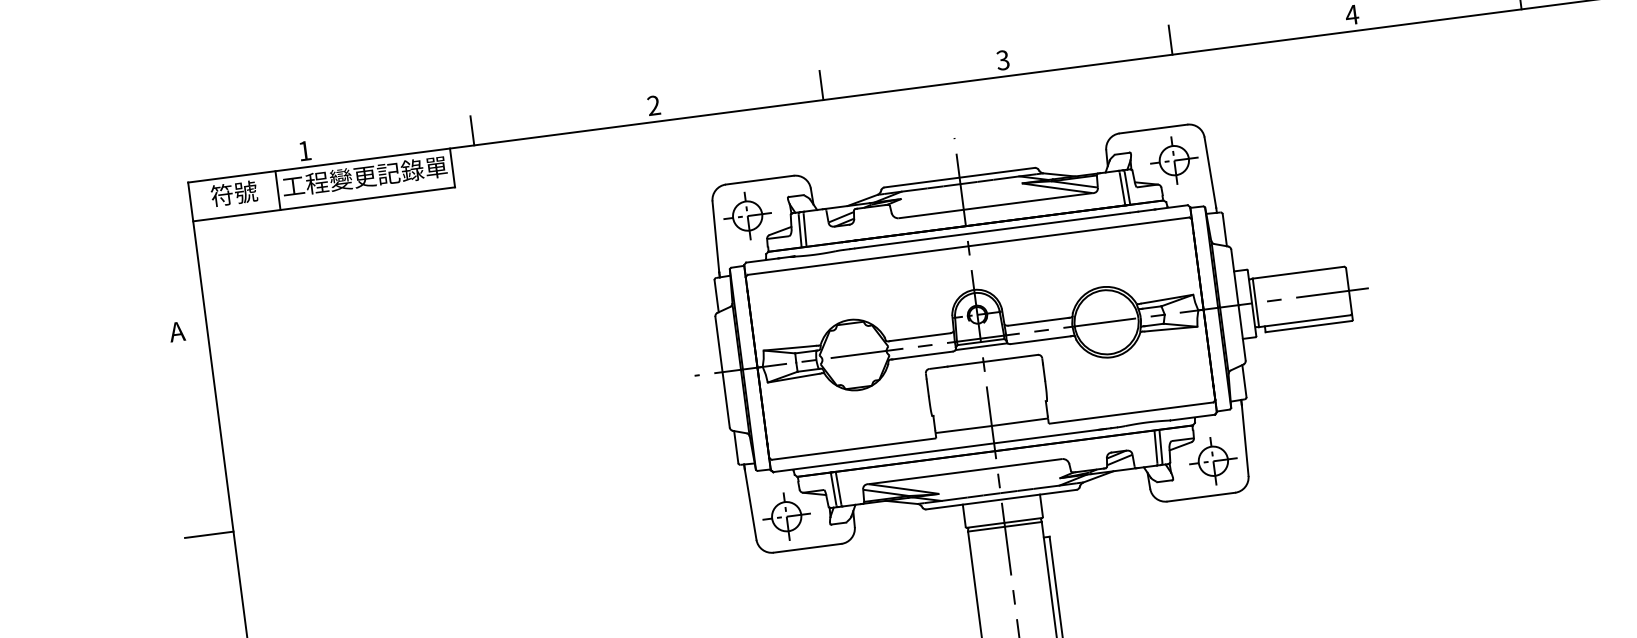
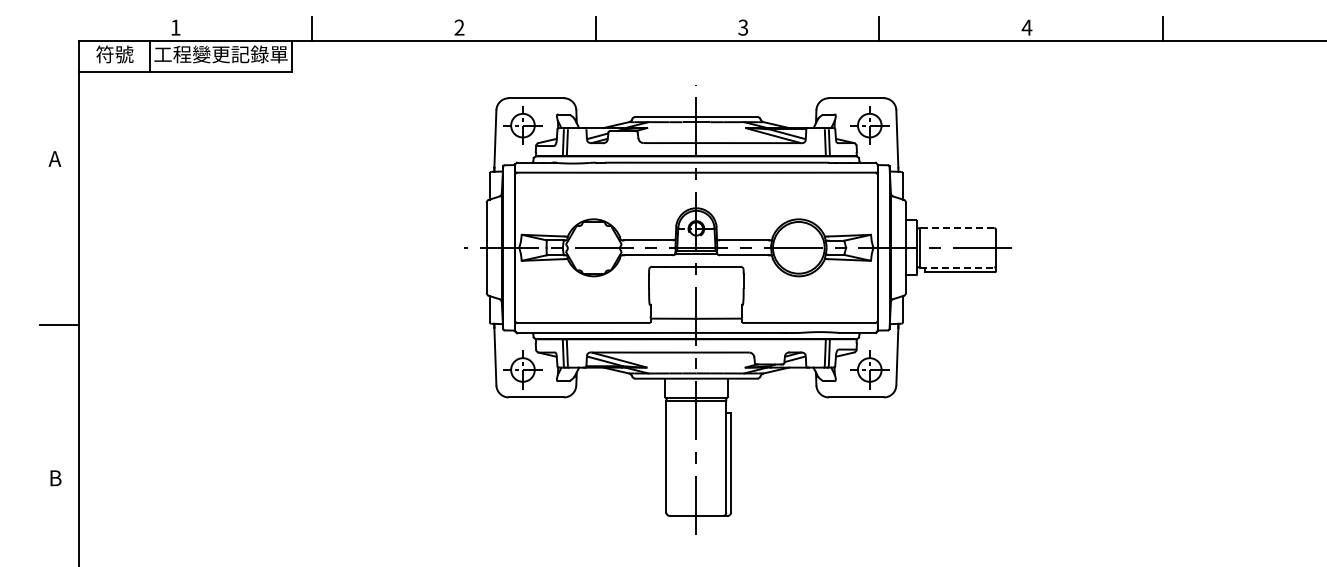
line: (1297, 273) -> (956, 228), solid -> dashed
line: (1304, 321) -> (957, 267), solid -> dashed

